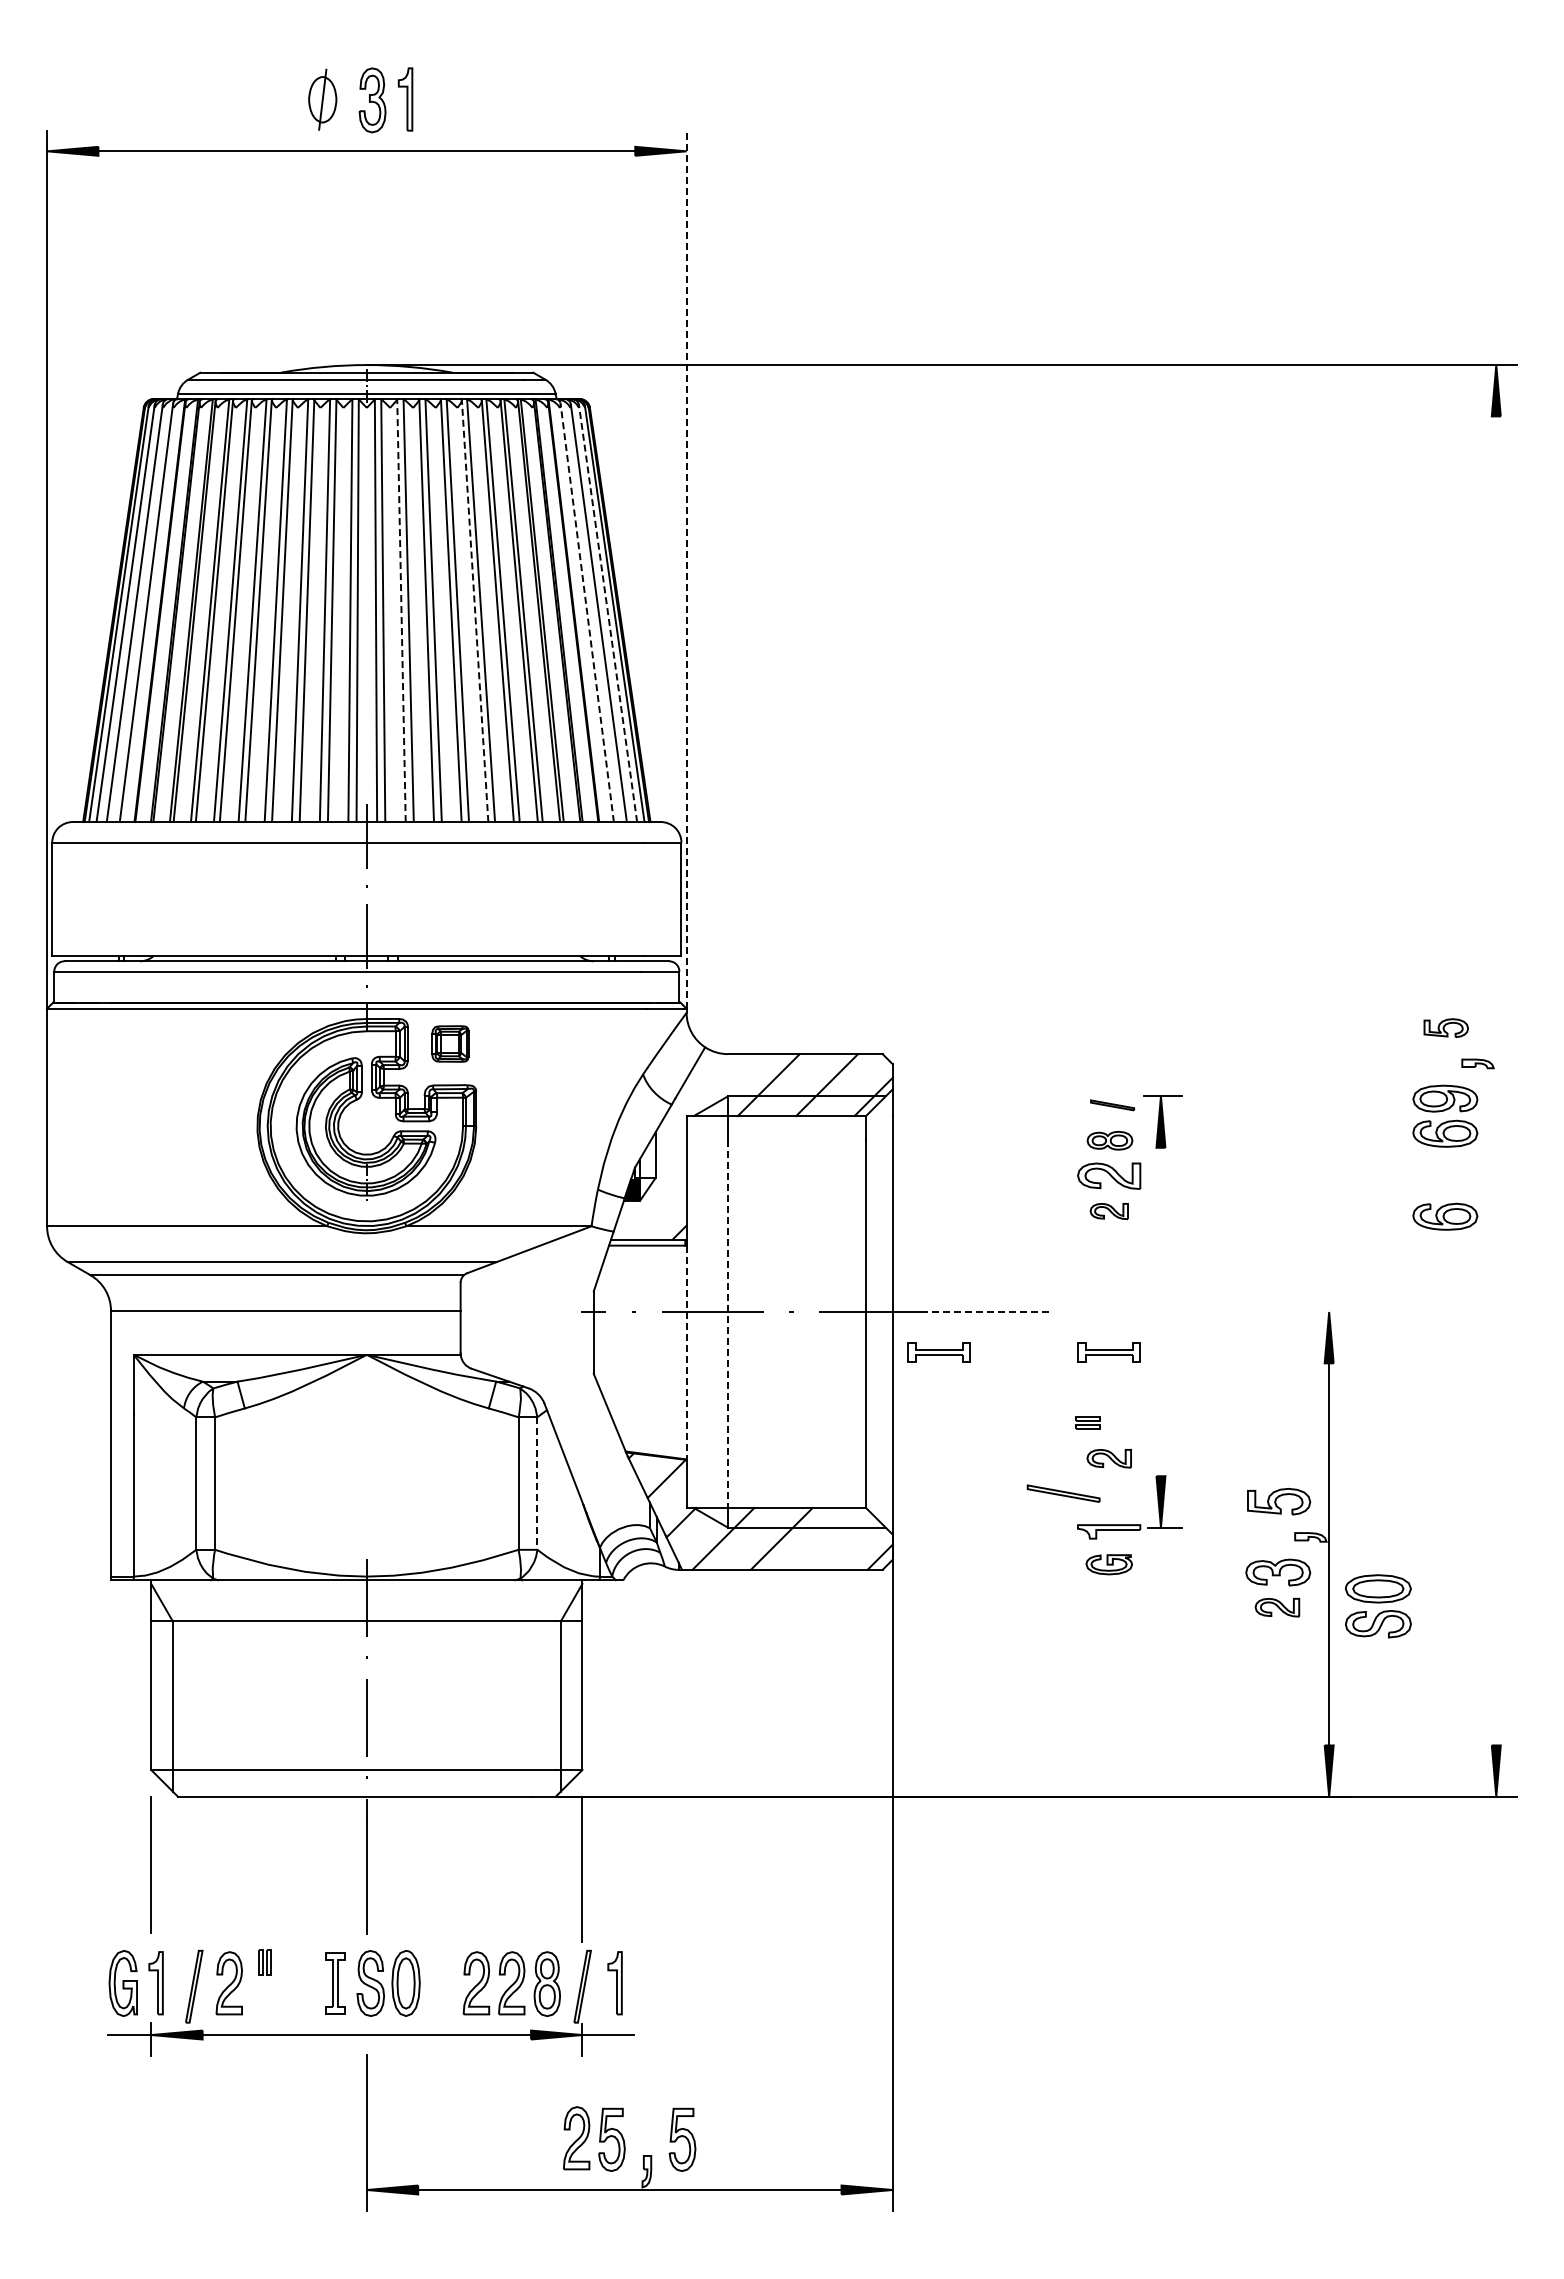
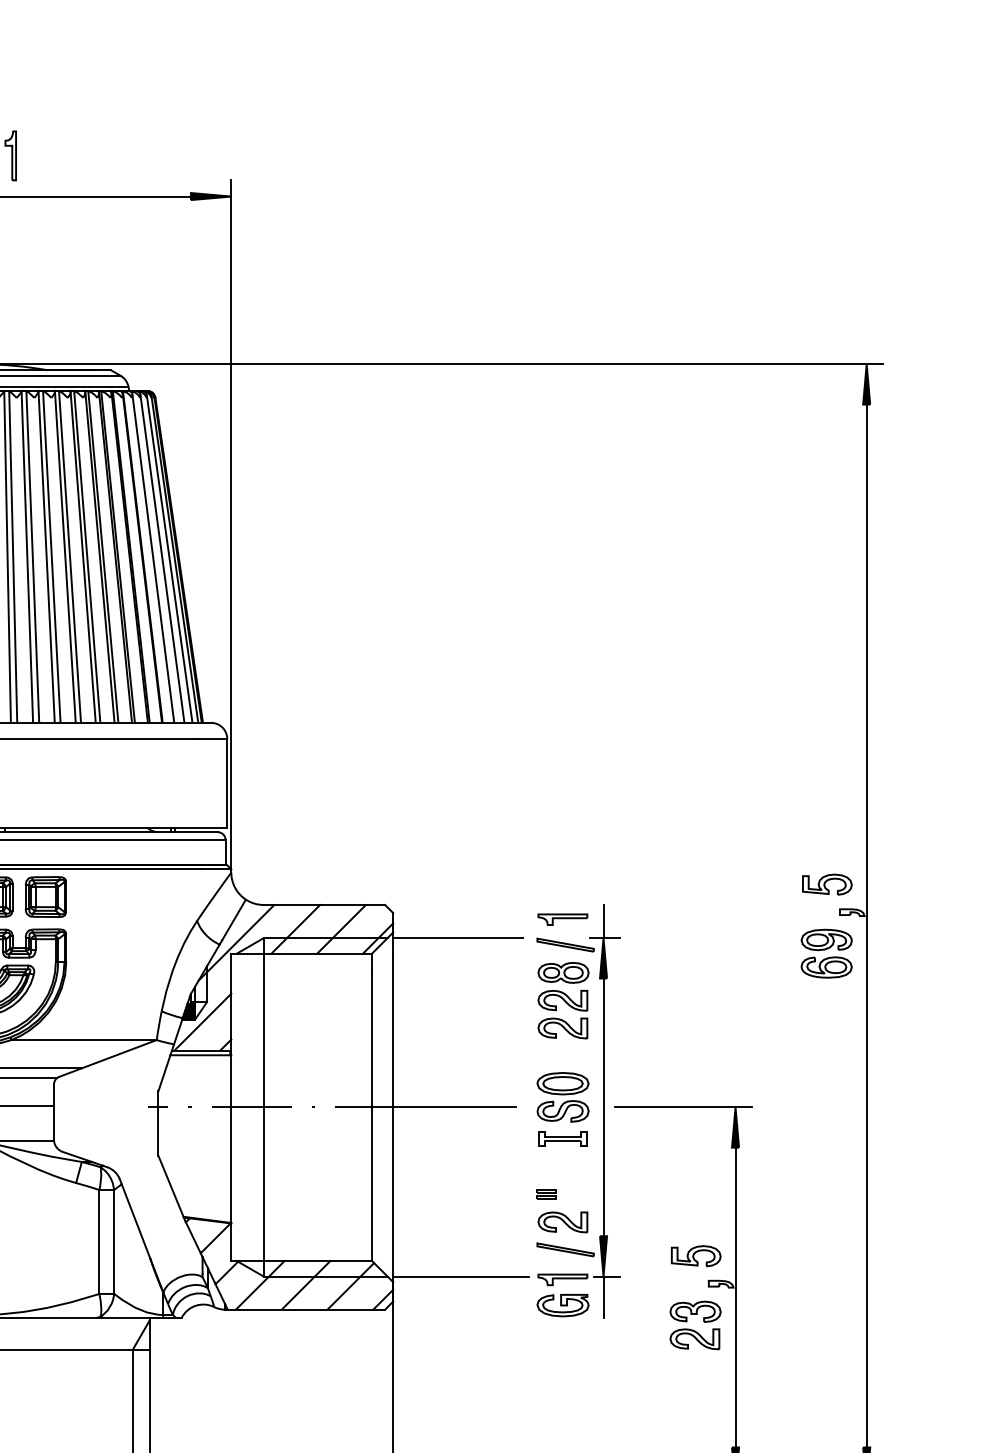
line: (686, 569) -> (231, 524), dashed -> solid
line: (401, 610) -> (7, 556), dashed -> solid
line: (475, 610) -> (65, 556), dashed -> solid
line: (587, 612) -> (153, 558), dashed -> solid
line: (608, 613) -> (170, 559), dashed -> solid
part: (1446, 1027) -> (827, 884), size x1.43
part: (450, 1043) -> (46, 896), size x1.43
part: (1109, 1072) -> (563, 919), added
line: (1160, 1074) -> (603, 920), added
line: (1496, 1080) -> (866, 925), added
line: (975, 1096) -> (458, 938), added
line: (692, 1102) -> (235, 942), added
part: (1112, 1105) -> (565, 945), size x1.67
part: (1109, 1140) -> (563, 972), size x1.43
line: (650, 1203) -> (202, 1022), added
part: (1109, 1211) -> (563, 1028), size x1.67
part: (1445, 1216) -> (826, 1032), removed
line: (1160, 1311) -> (603, 1106), added
line: (985, 1312) -> (465, 1107), dashed -> solid
line: (1261, 1312) -> (682, 1107), added
line: (727, 1324) -> (263, 1117), dashed -> solid
line: (686, 1352) -> (231, 1139), dashed -> solid
part: (938, 1352) -> (428, 1139), removed
part: (1109, 1458) -> (563, 1222), size x1.43
line: (537, 1484) -> (114, 1242), dashed -> solid
part: (1063, 1493) -> (565, 1249), moved
line: (978, 1527) -> (460, 1276), added
line: (838, 1539) -> (350, 1285), added
line: (1160, 1553) -> (603, 1296), added
part: (1108, 1564) -> (562, 1305), size x1.43
part: (1377, 1606) -> (562, 1097), moved
part: (1277, 1607) -> (694, 1339), size x1.43

